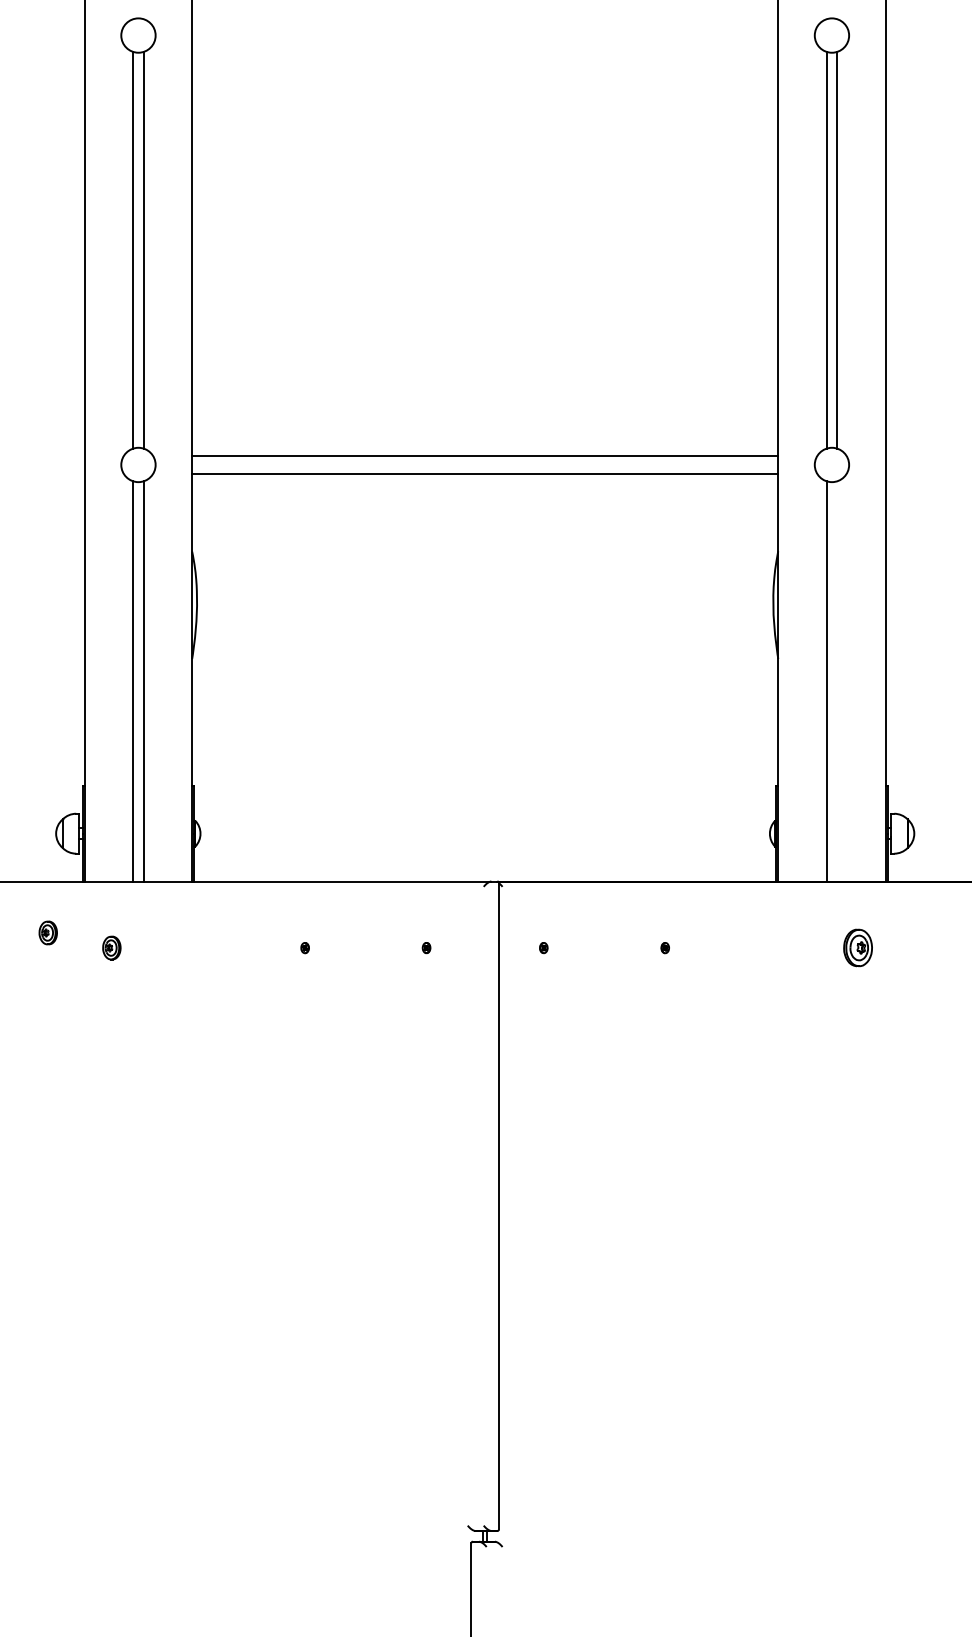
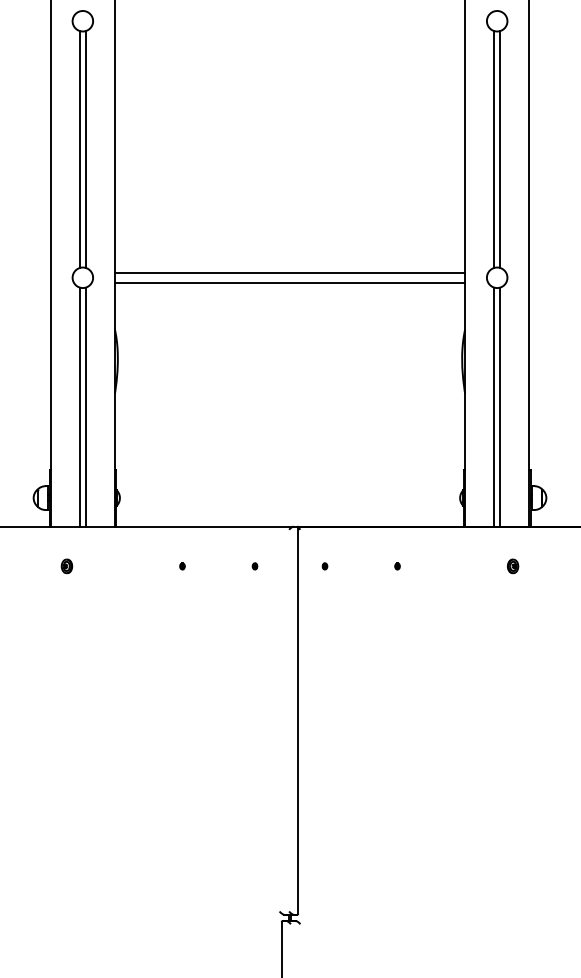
line: (837, 680) -> (500, 406), added
part: (47, 933) -> (28, 557), removed
part: (859, 948) -> (513, 566), size x0.62

